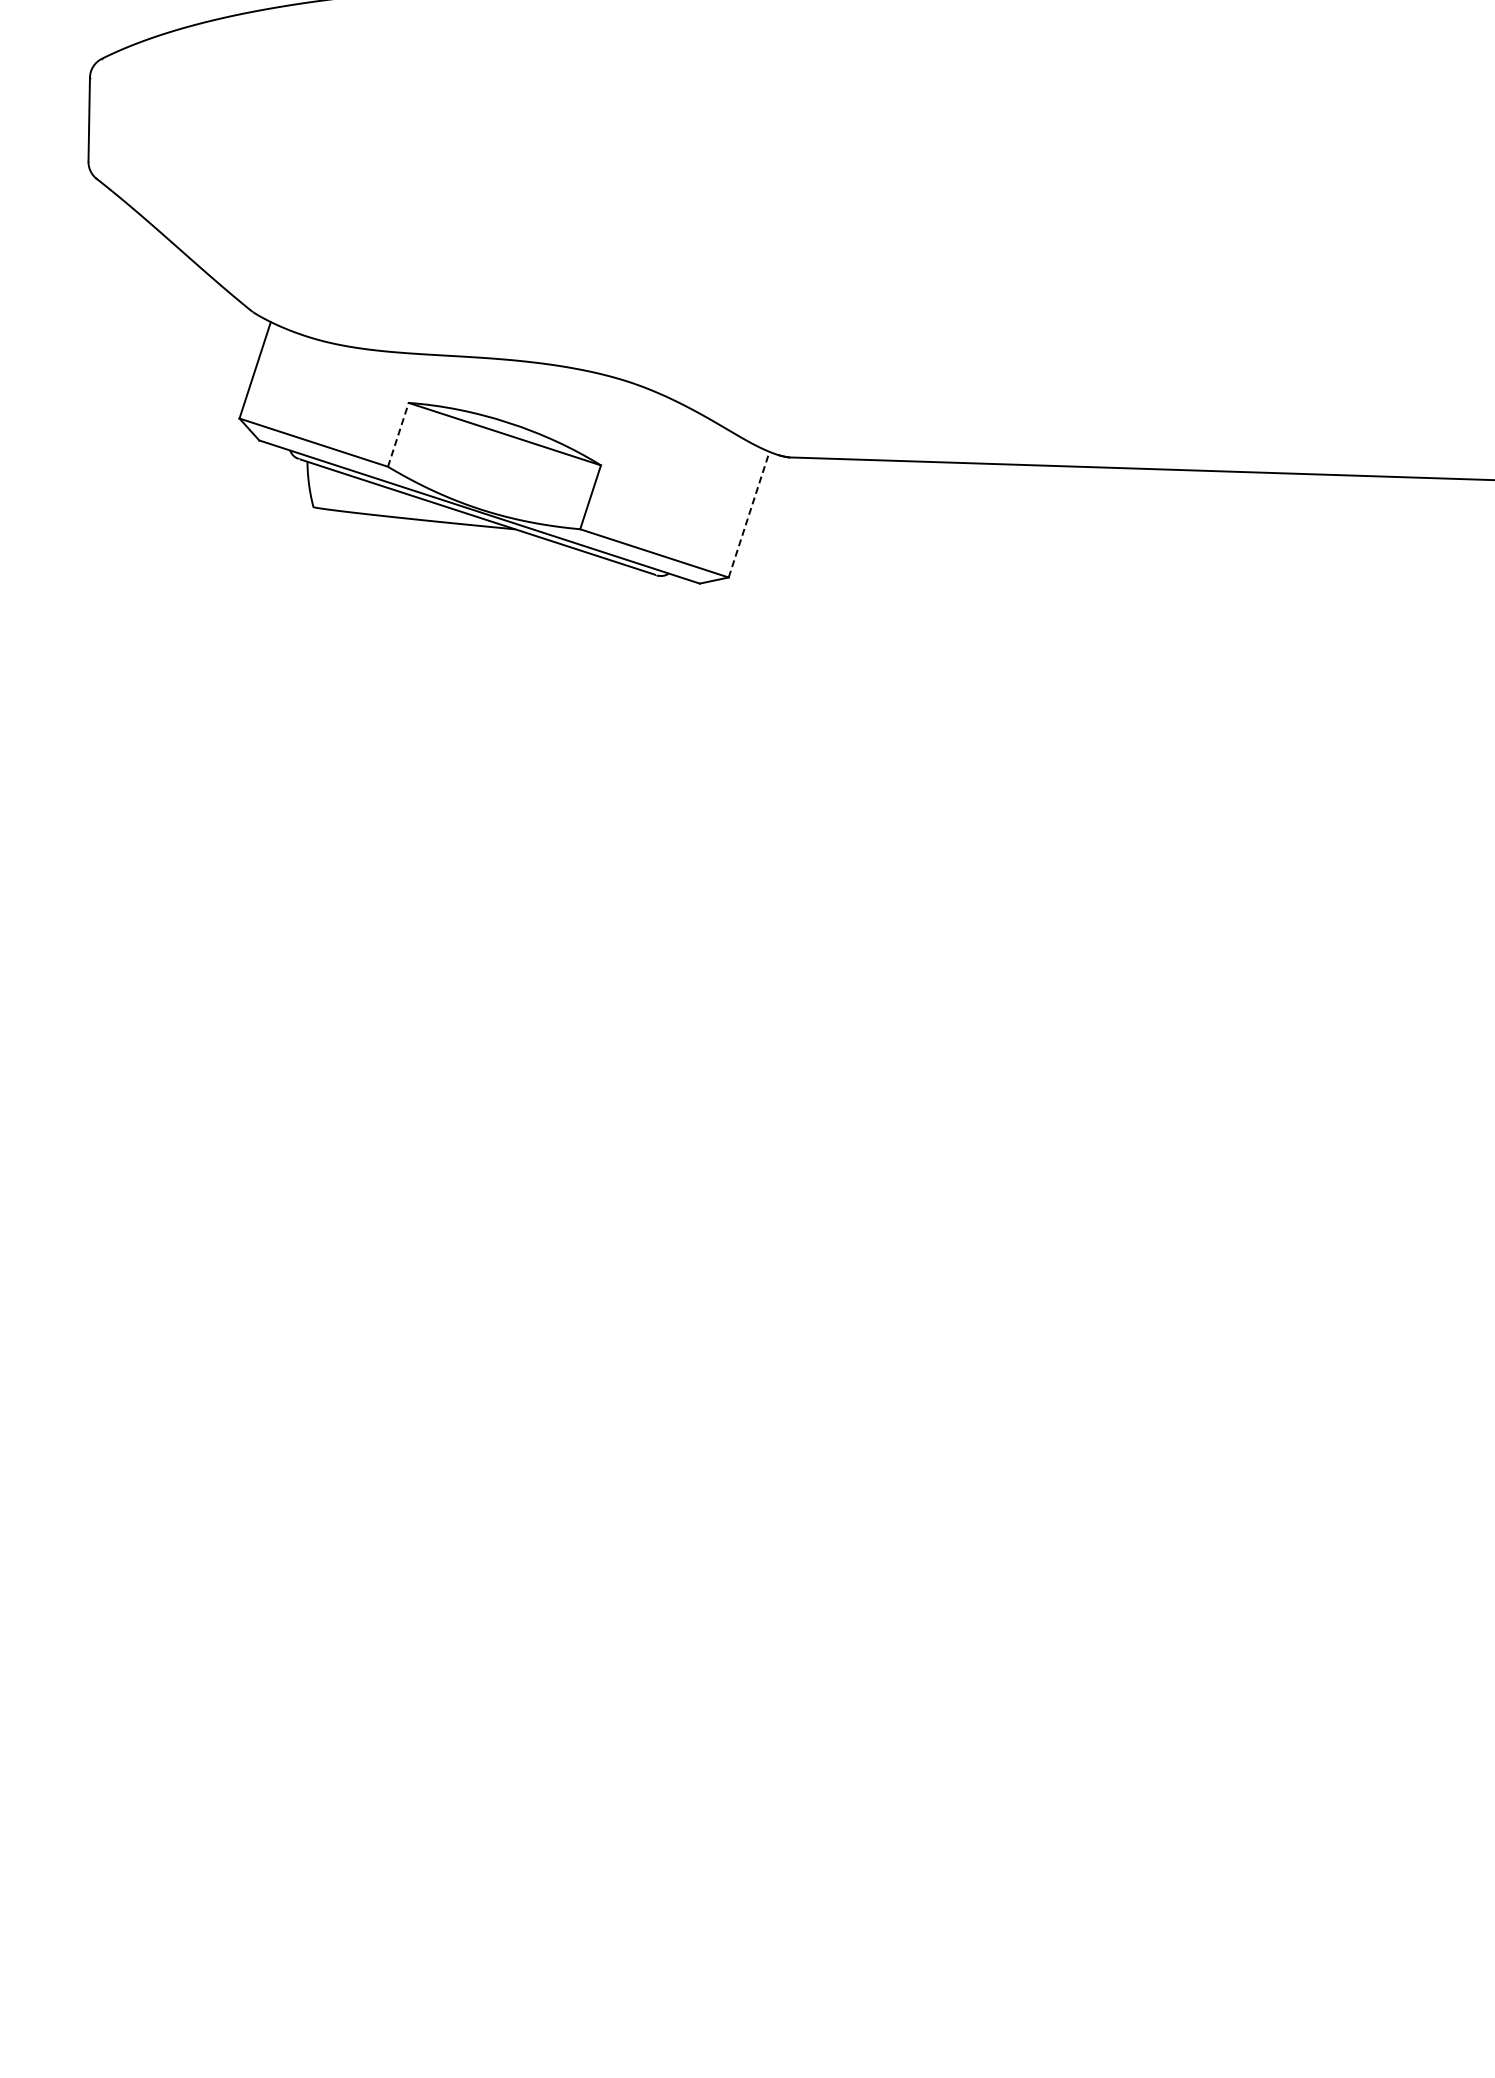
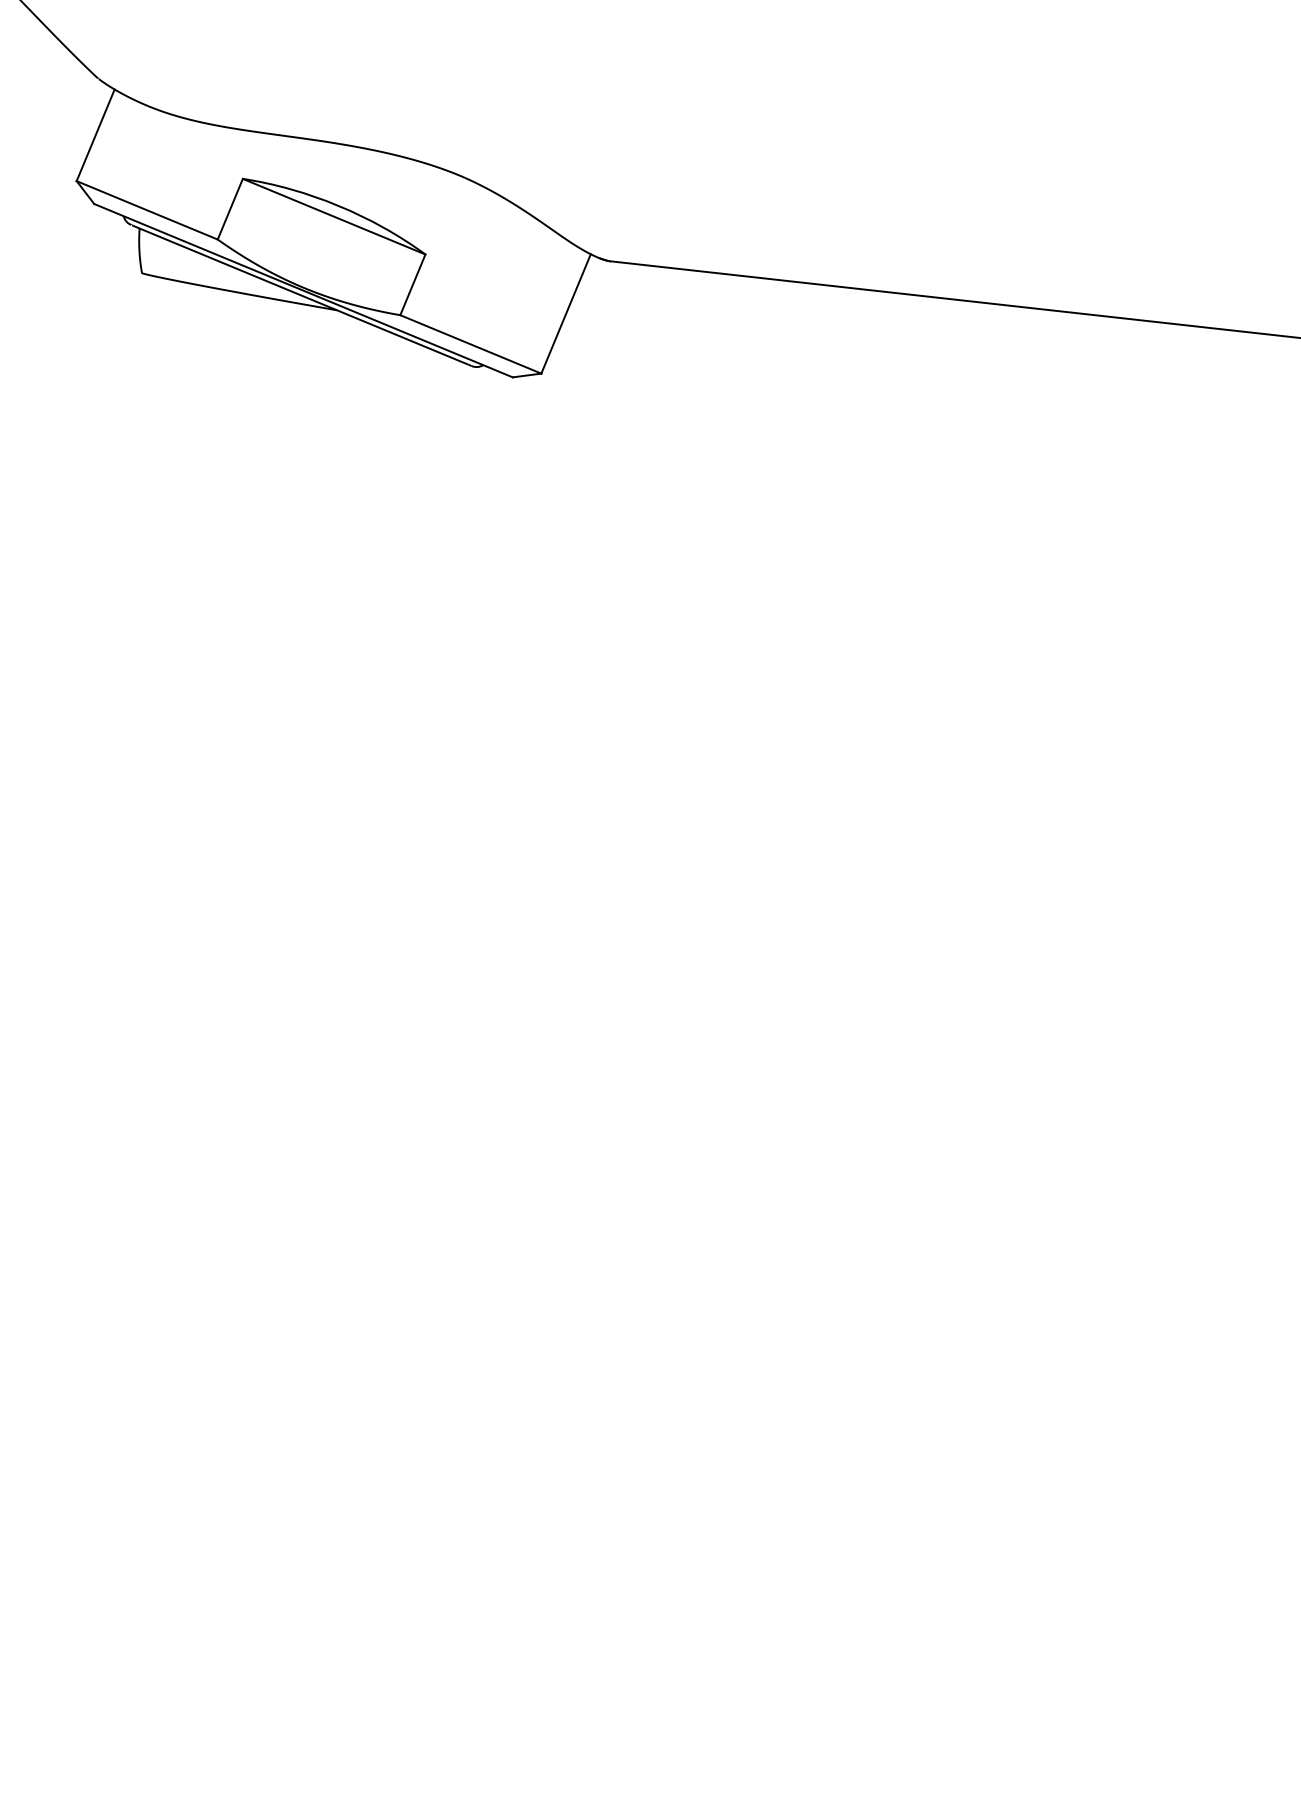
line: (398, 434) -> (230, 208), dashed -> solid
line: (749, 514) -> (566, 313), dashed -> solid

